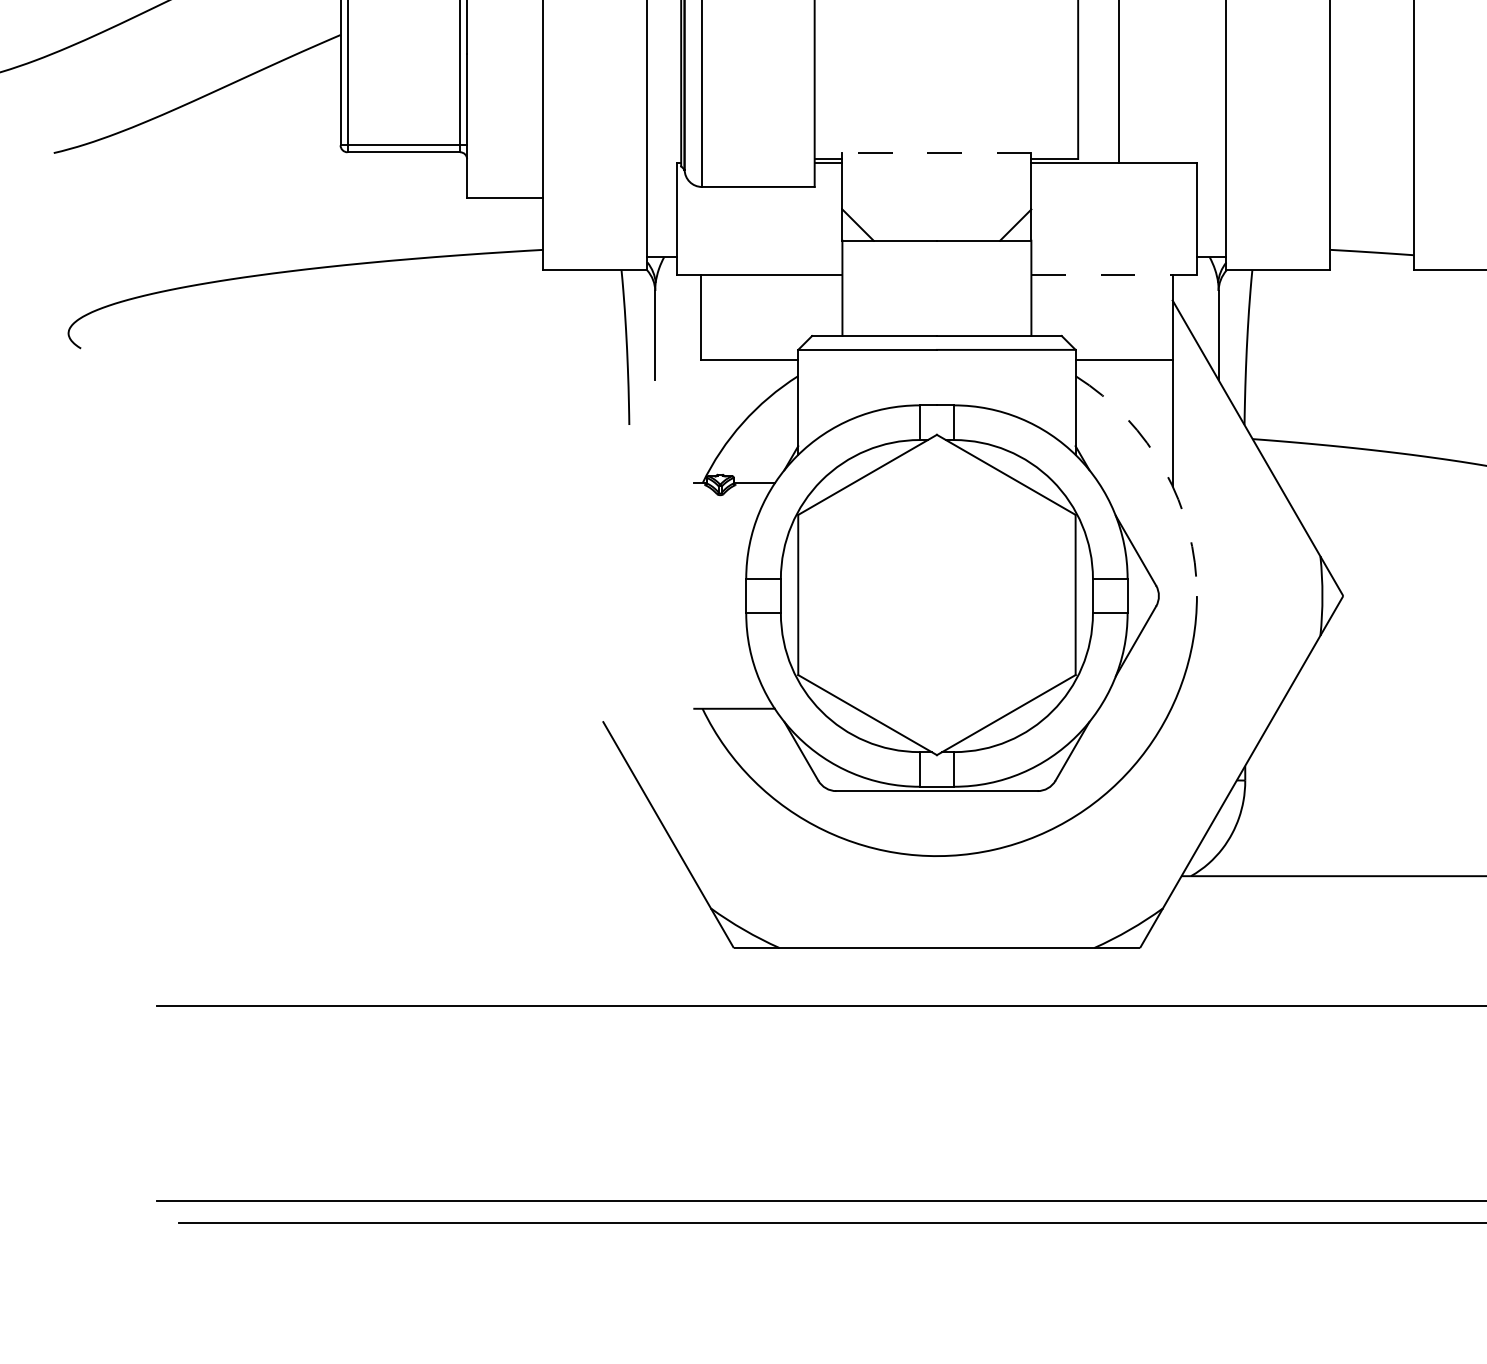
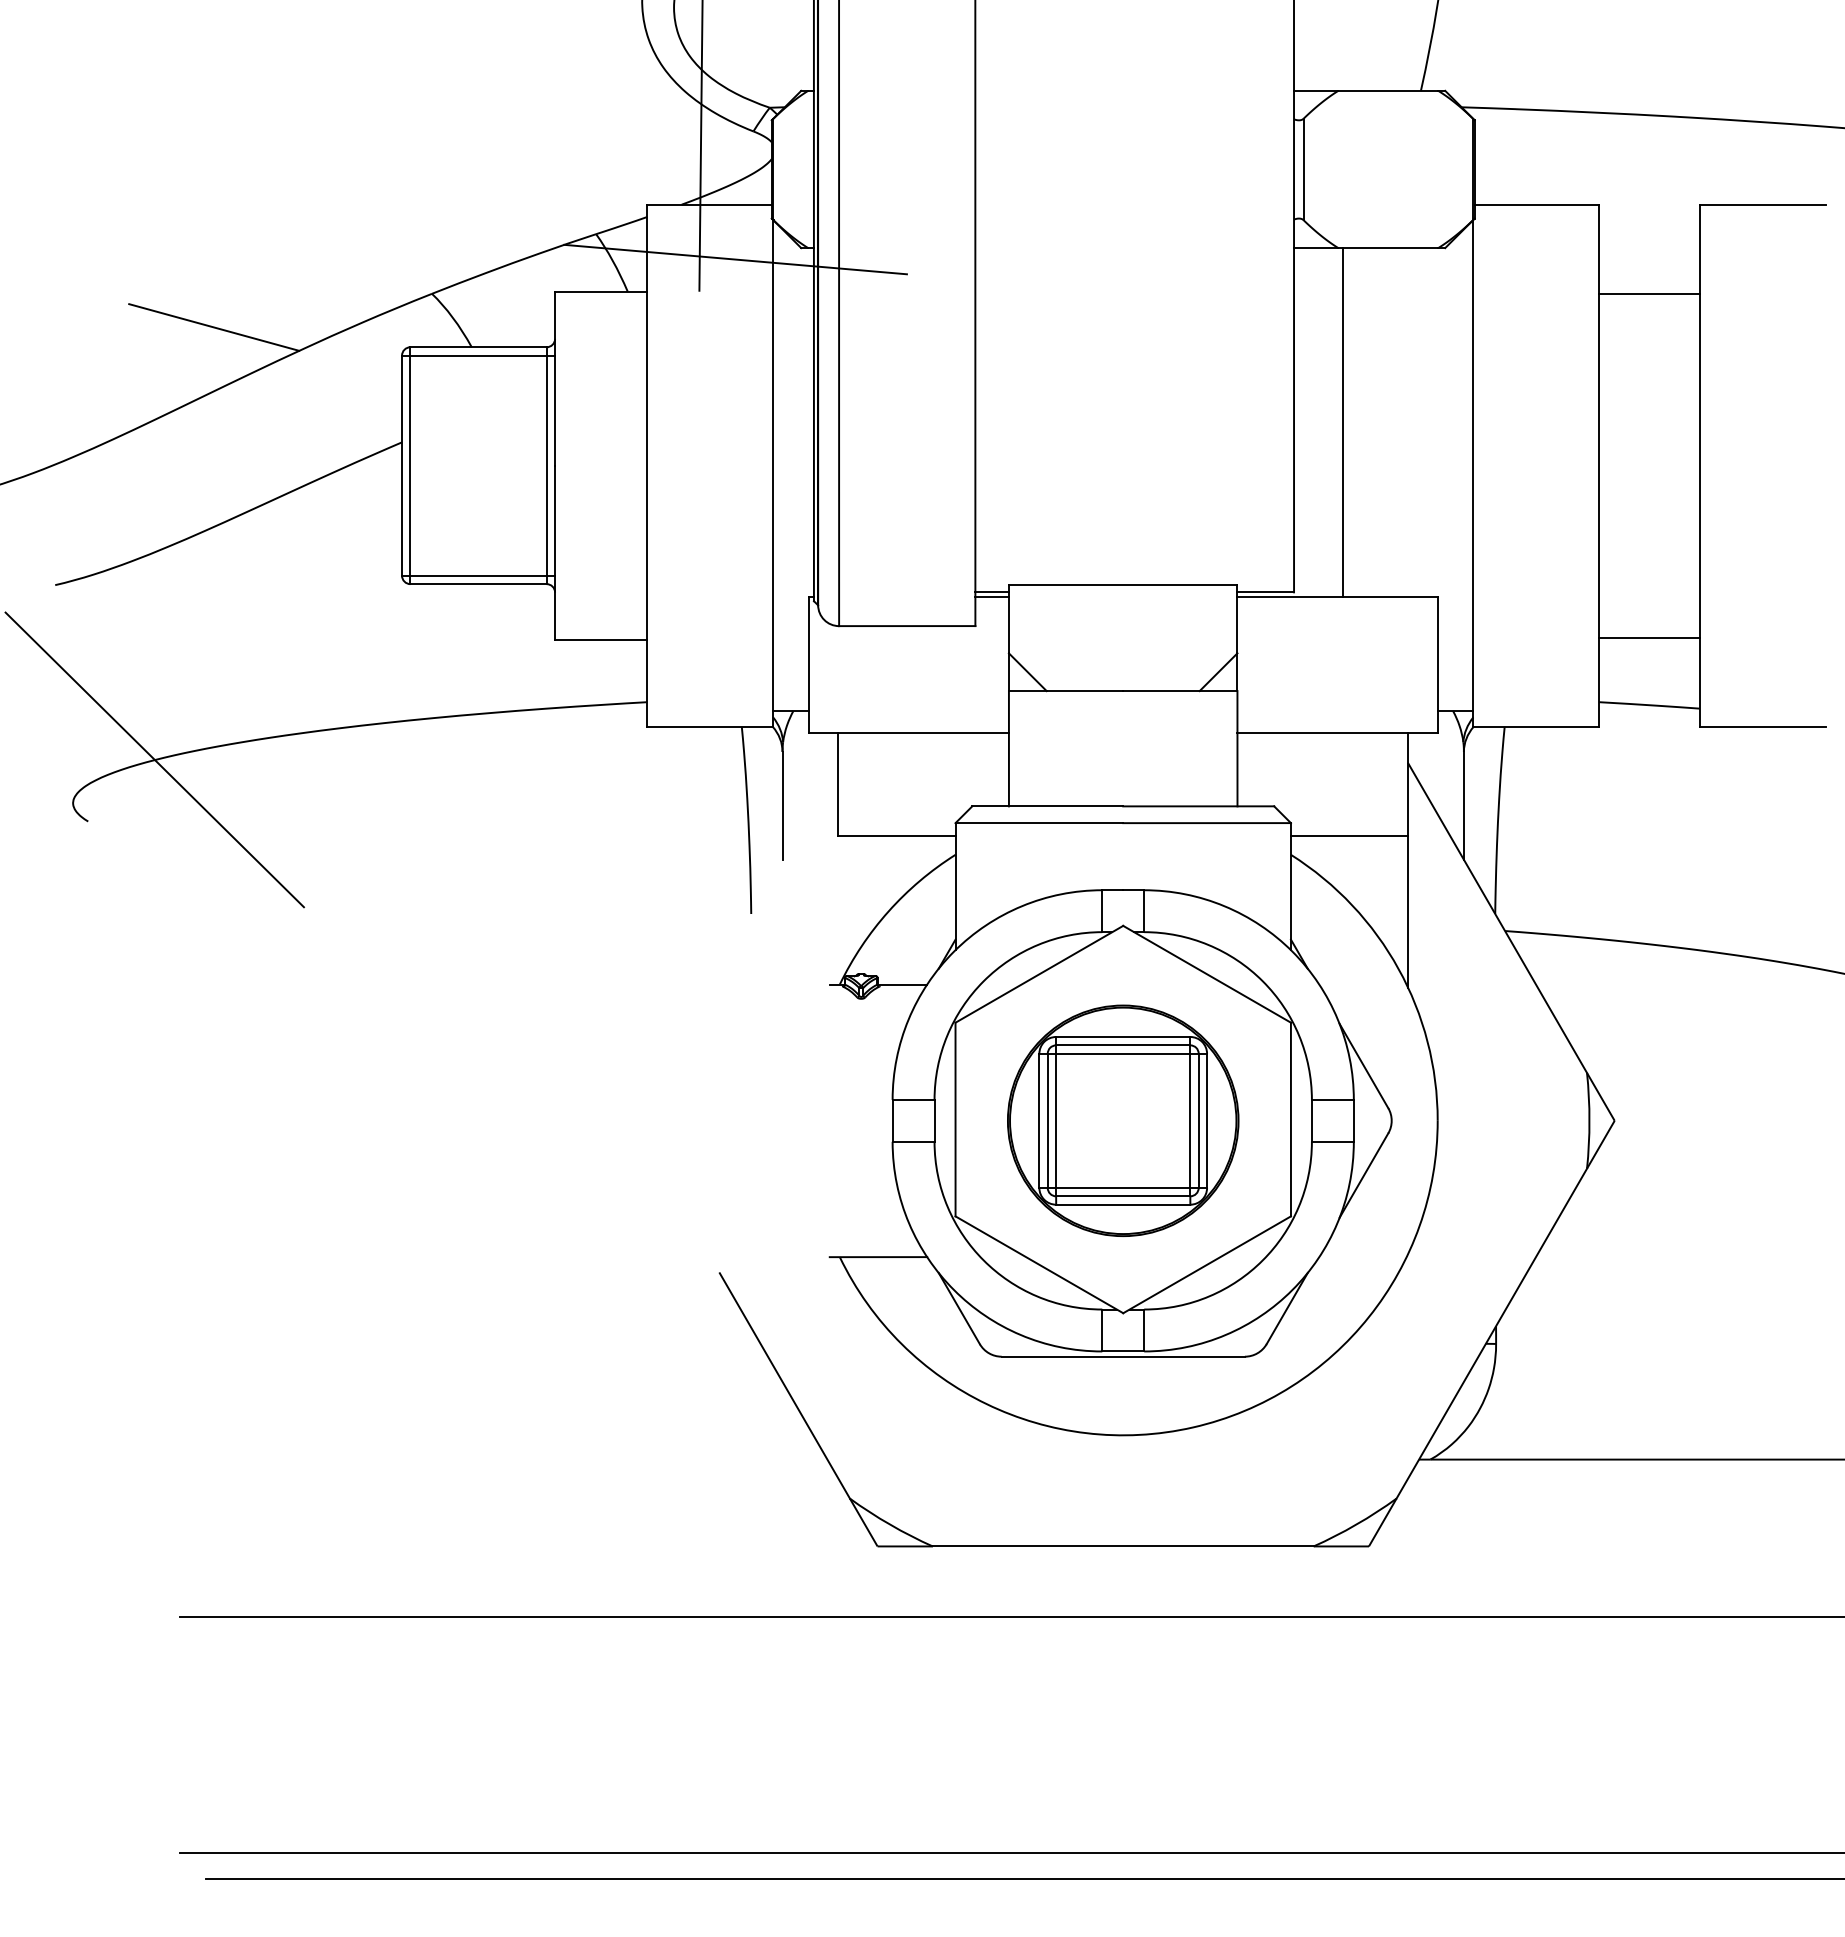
line: (936, 152) -> (1122, 584), dashed -> solid
line: (1372, 196) -> (1649, 637), added
line: (1114, 275) -> (1338, 733), dashed -> solid
line: (135, 297) -> (154, 759), added
arc: (1164, 470) -> (1398, 968), dashed -> solid
part: (937, 595) -> (1123, 1120), added

